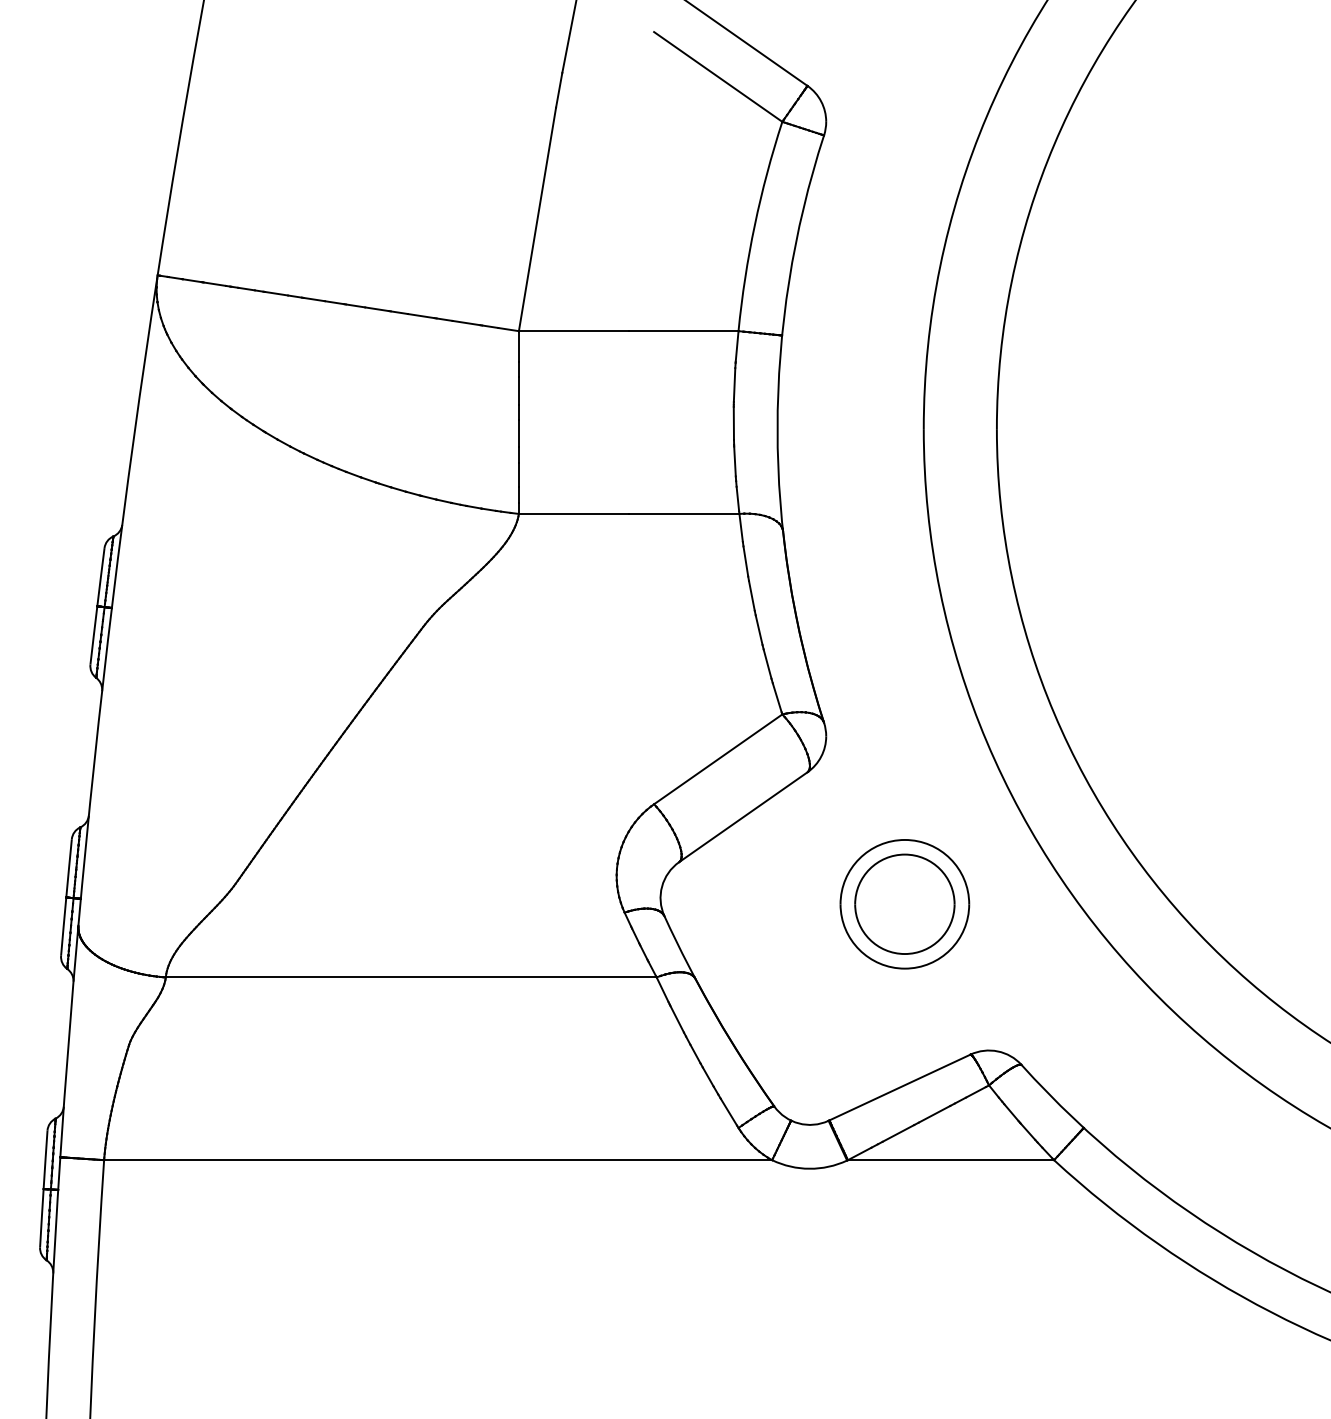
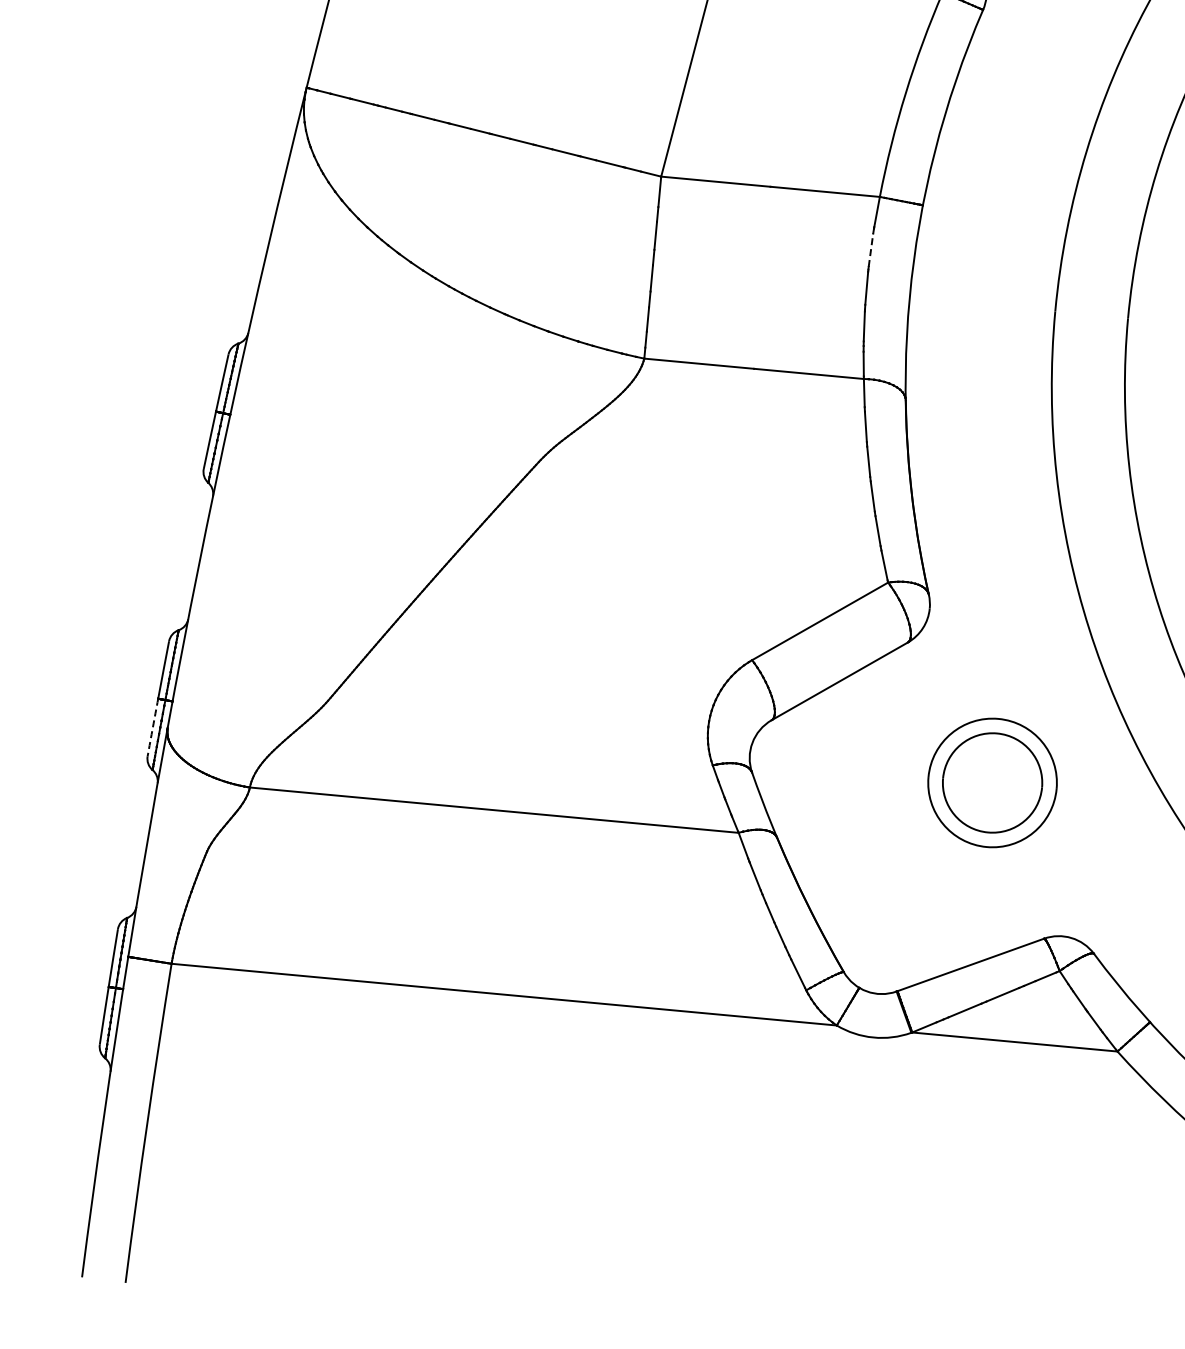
line: (734, 385) -> (870, 250), solid -> dashed
arc: (63, 926) -> (152, 727), solid -> dashed

